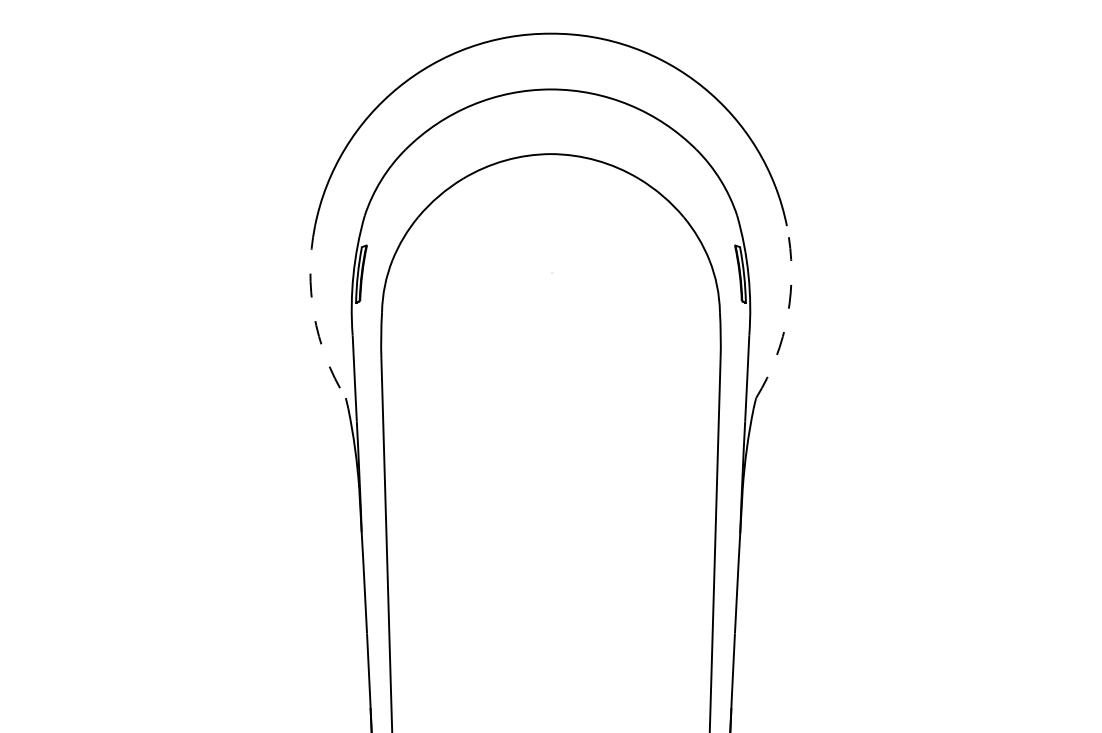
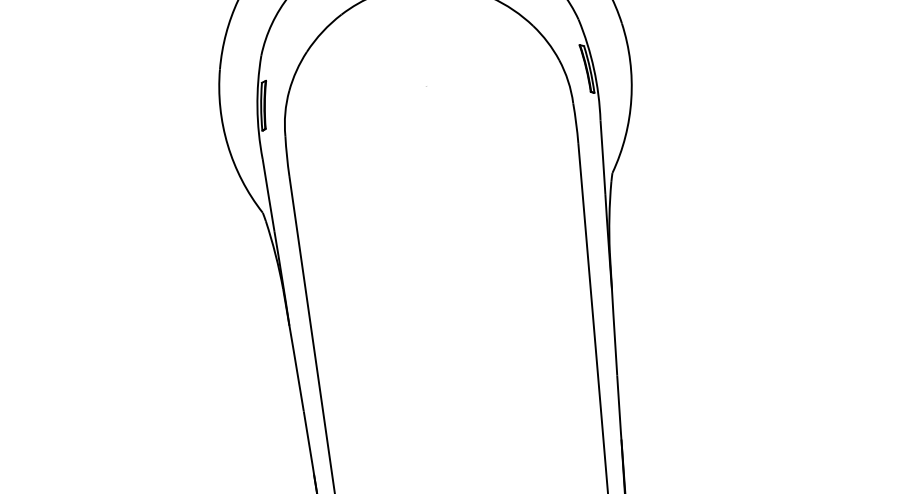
arc: (314, 314) -> (228, 144), dashed -> solid
arc: (787, 314) -> (631, 98), dashed -> solid

